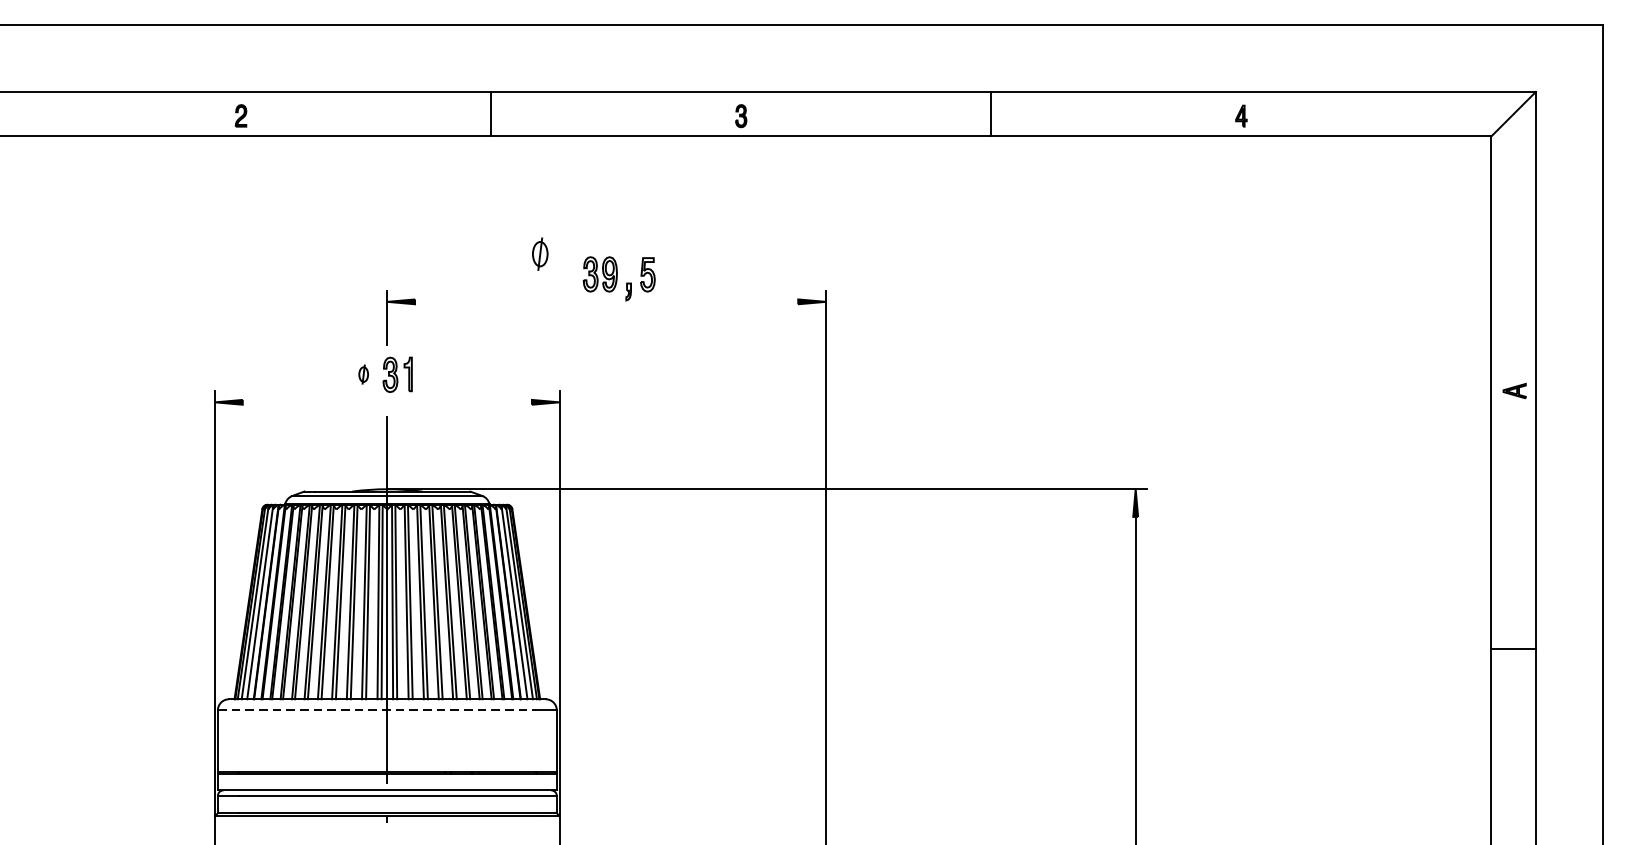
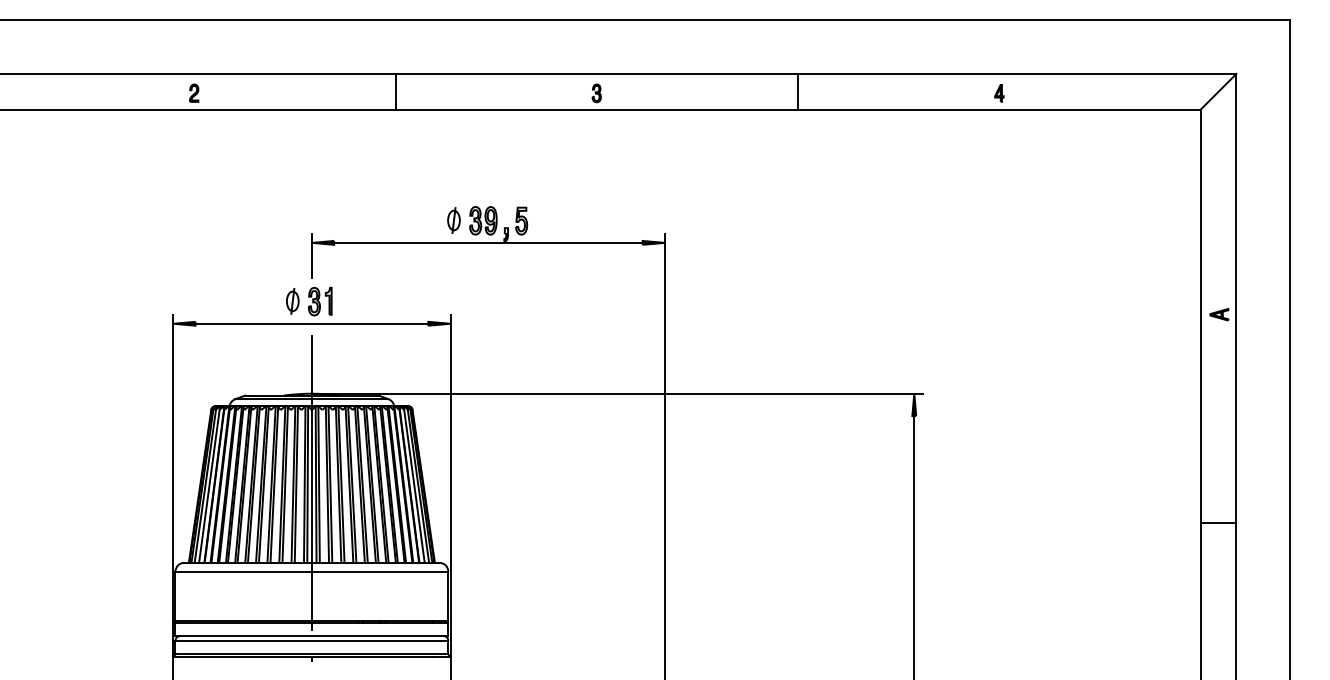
part: (539, 254) -> (453, 220), moved
line: (606, 301) -> (488, 242), added
part: (363, 374) -> (292, 301), size x1.67
line: (386, 402) -> (311, 323), added
line: (378, 710) -> (304, 571), dashed -> solid

